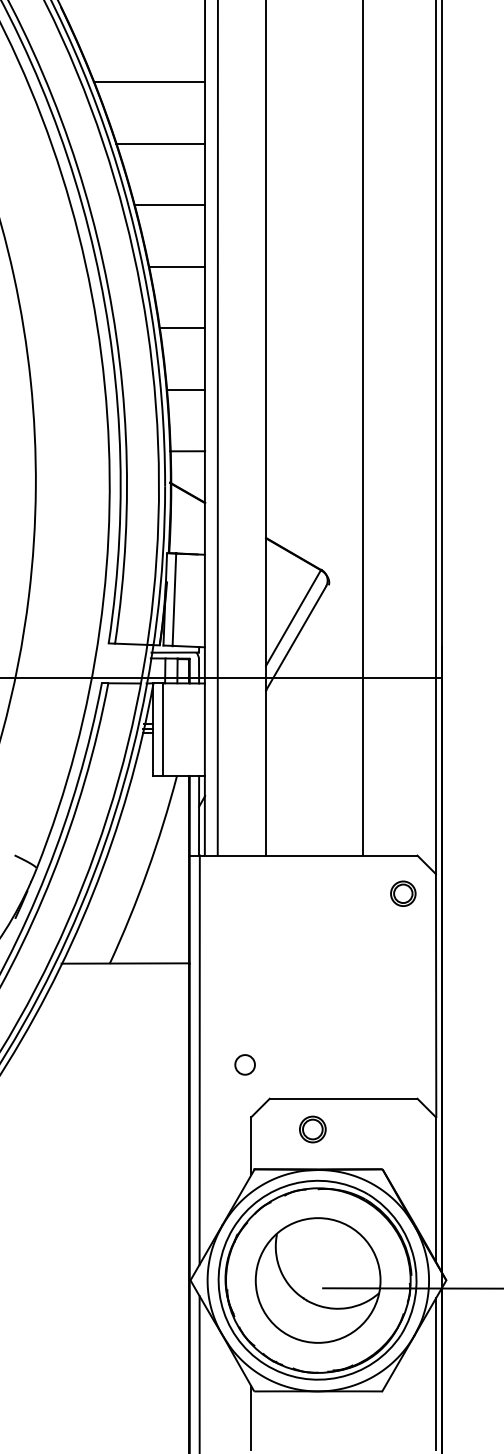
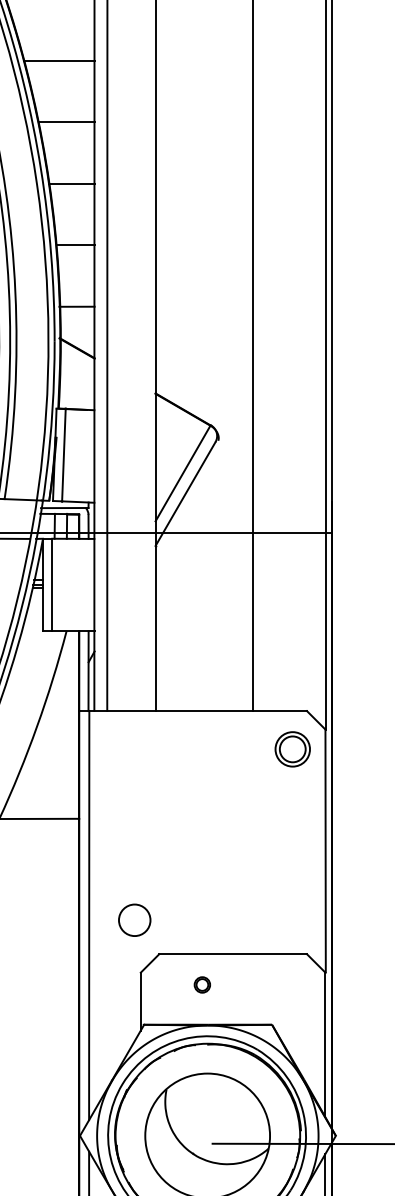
part: (403, 893) -> (293, 748), size x1.4
circle: (244, 1064) -> (134, 919), size x1.6
part: (312, 1129) -> (202, 984), size x0.6

